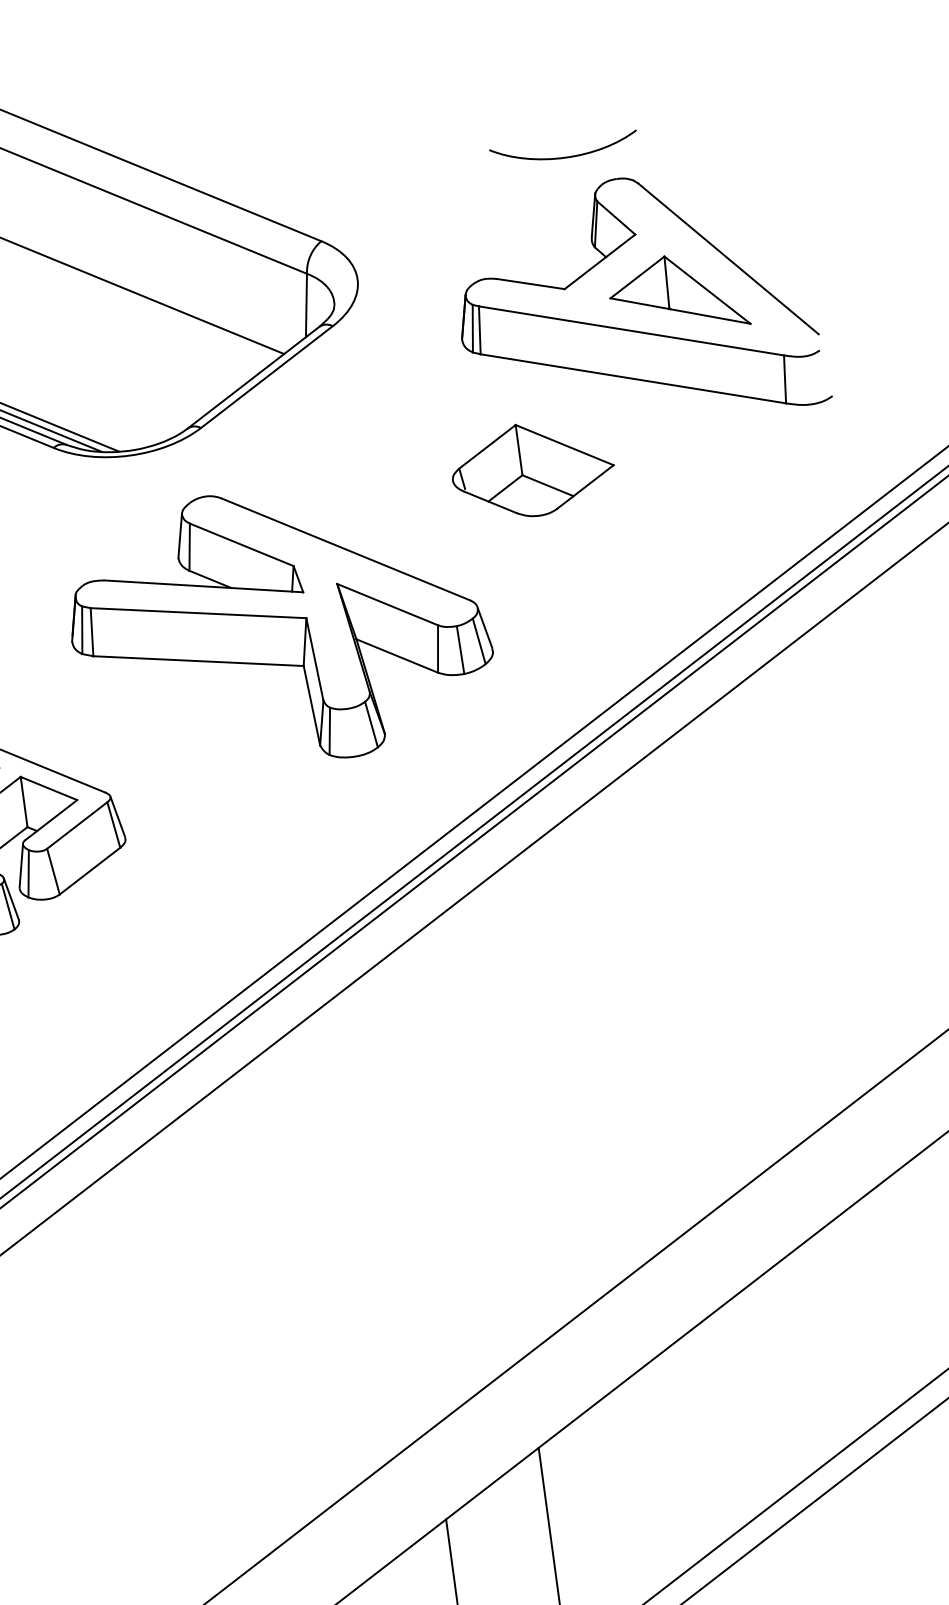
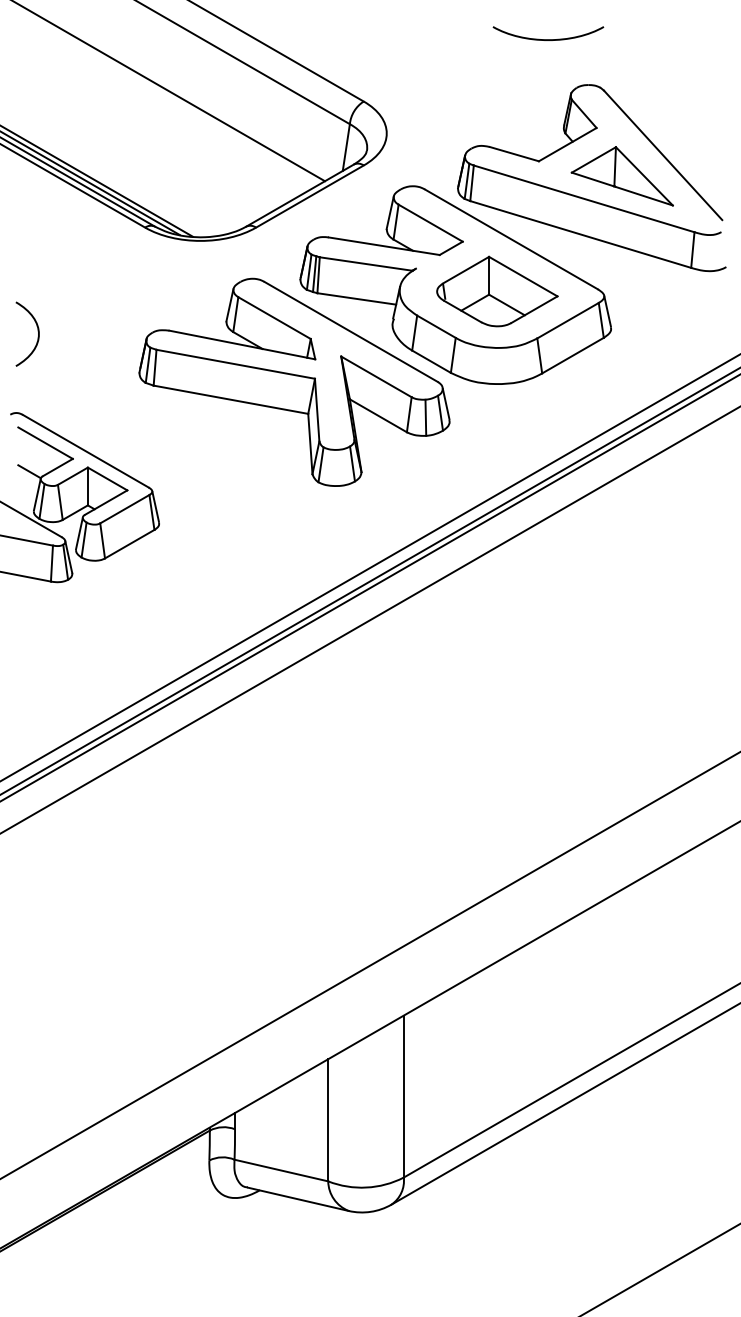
curve: (565, 156) -> (548, 39), moved
part: (476, 467) -> (455, 284), added

